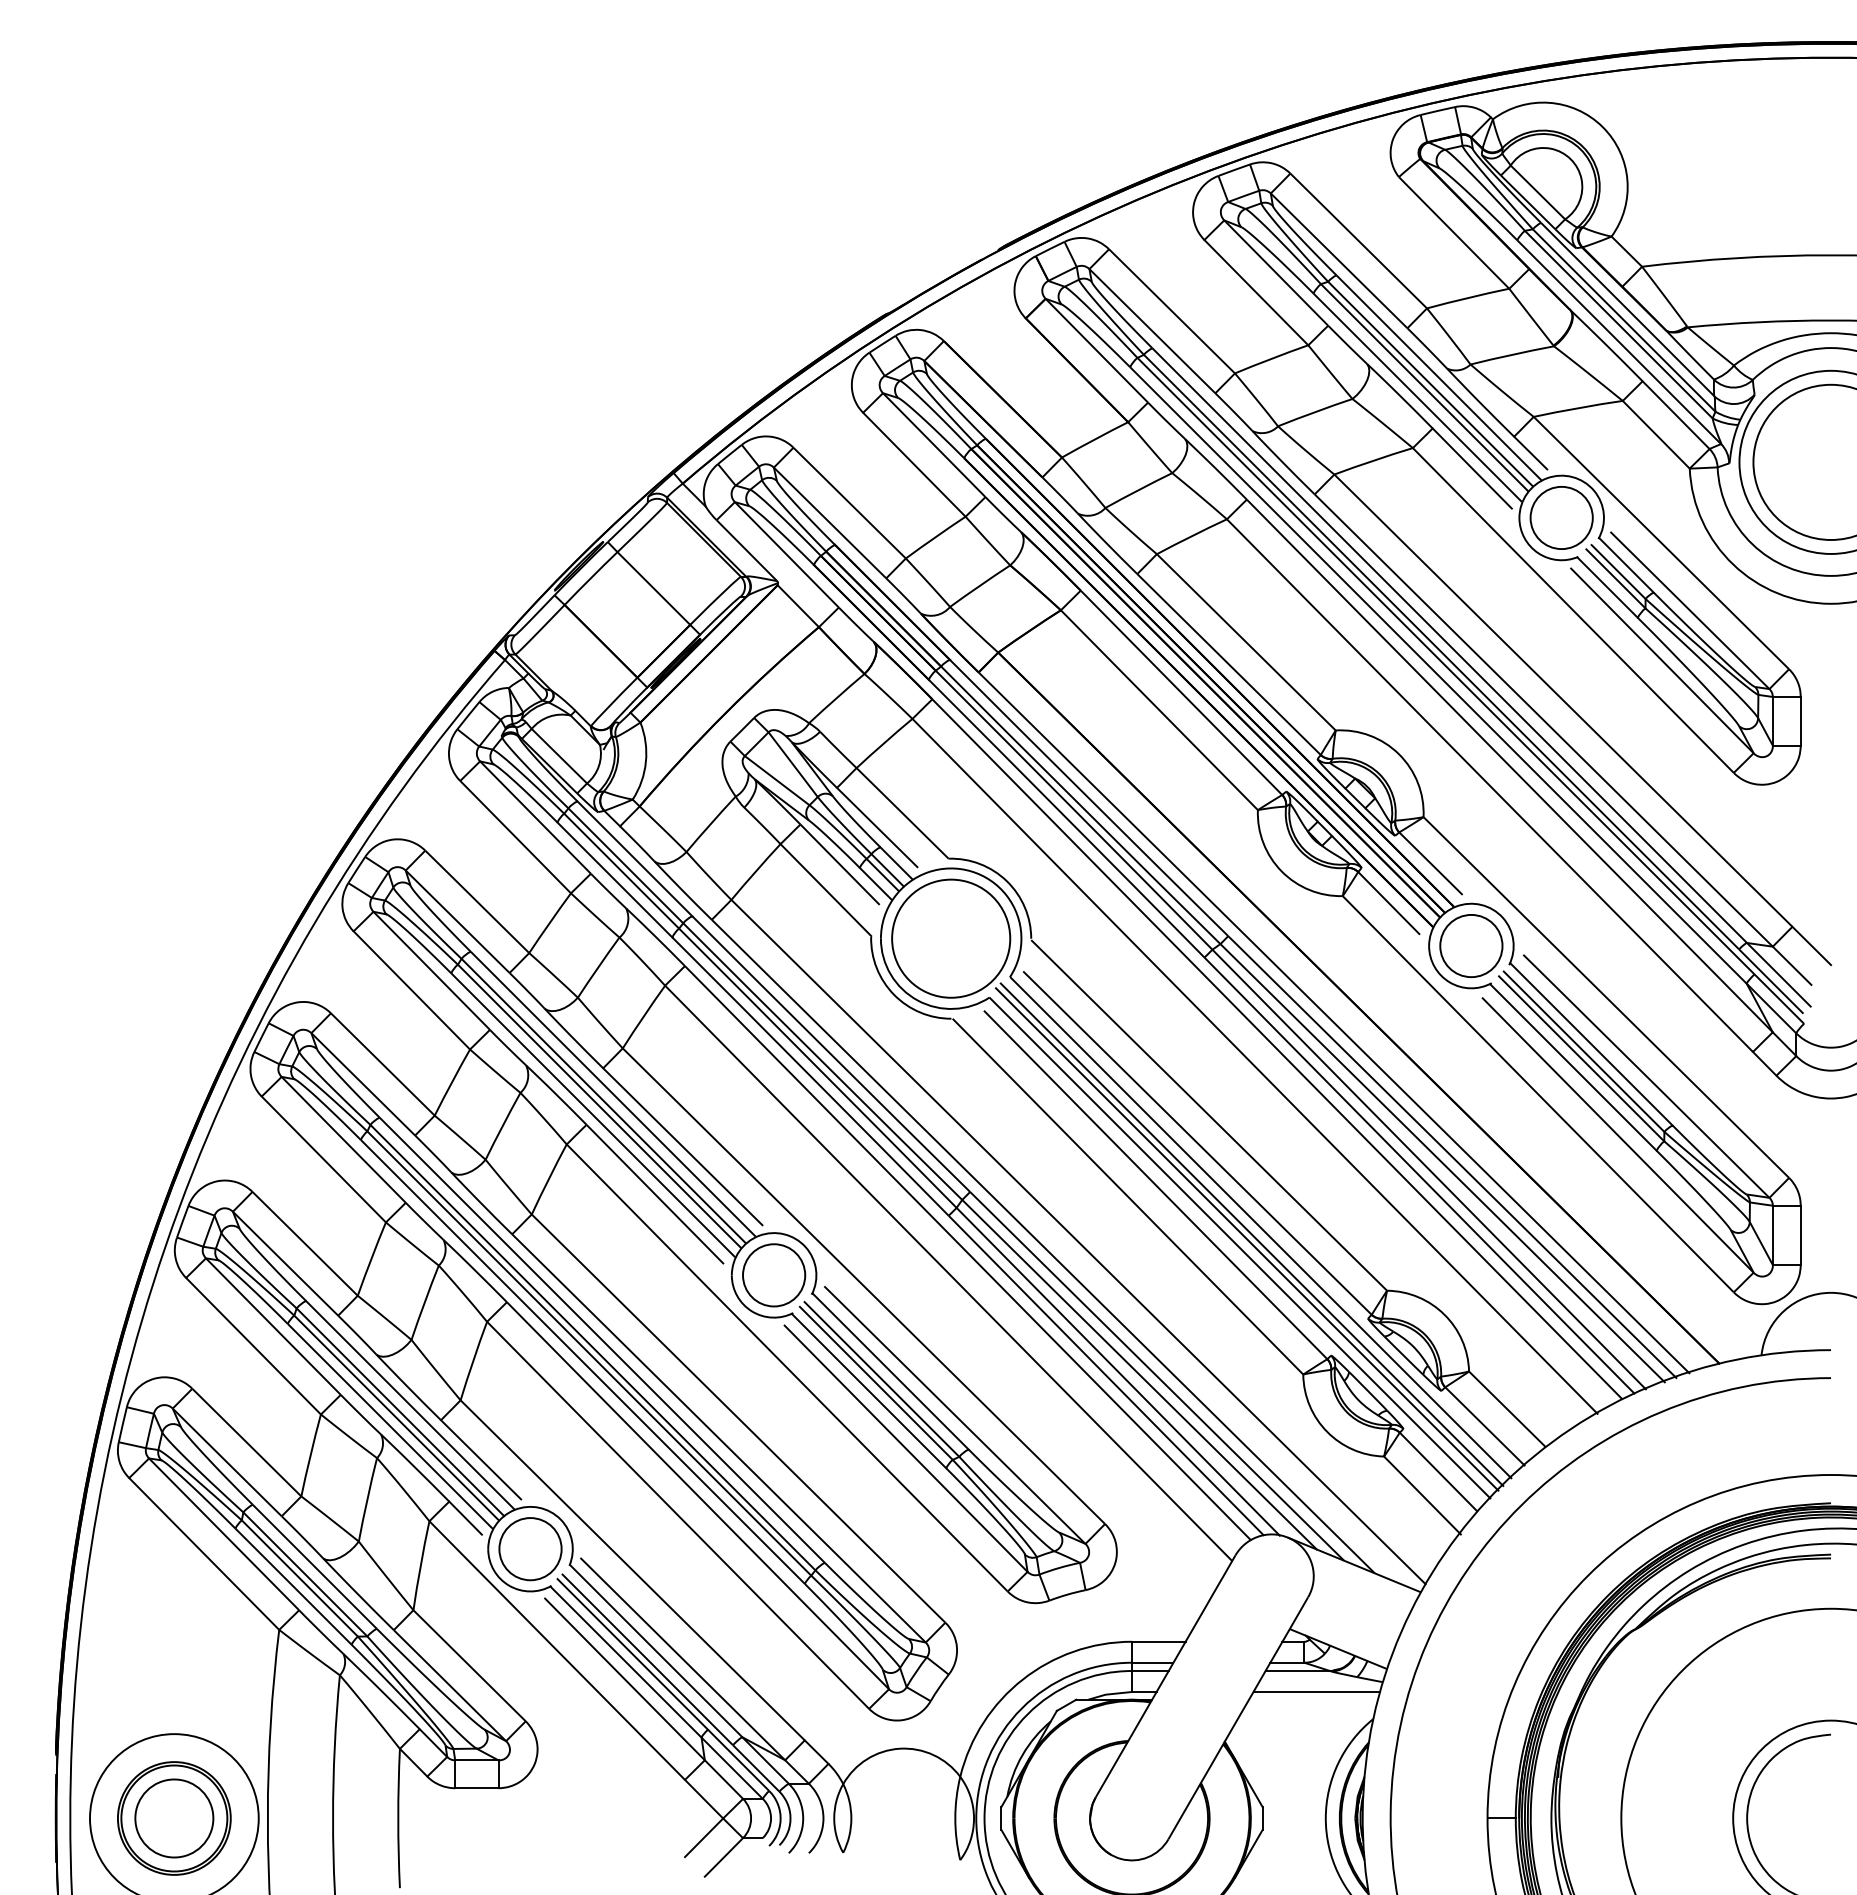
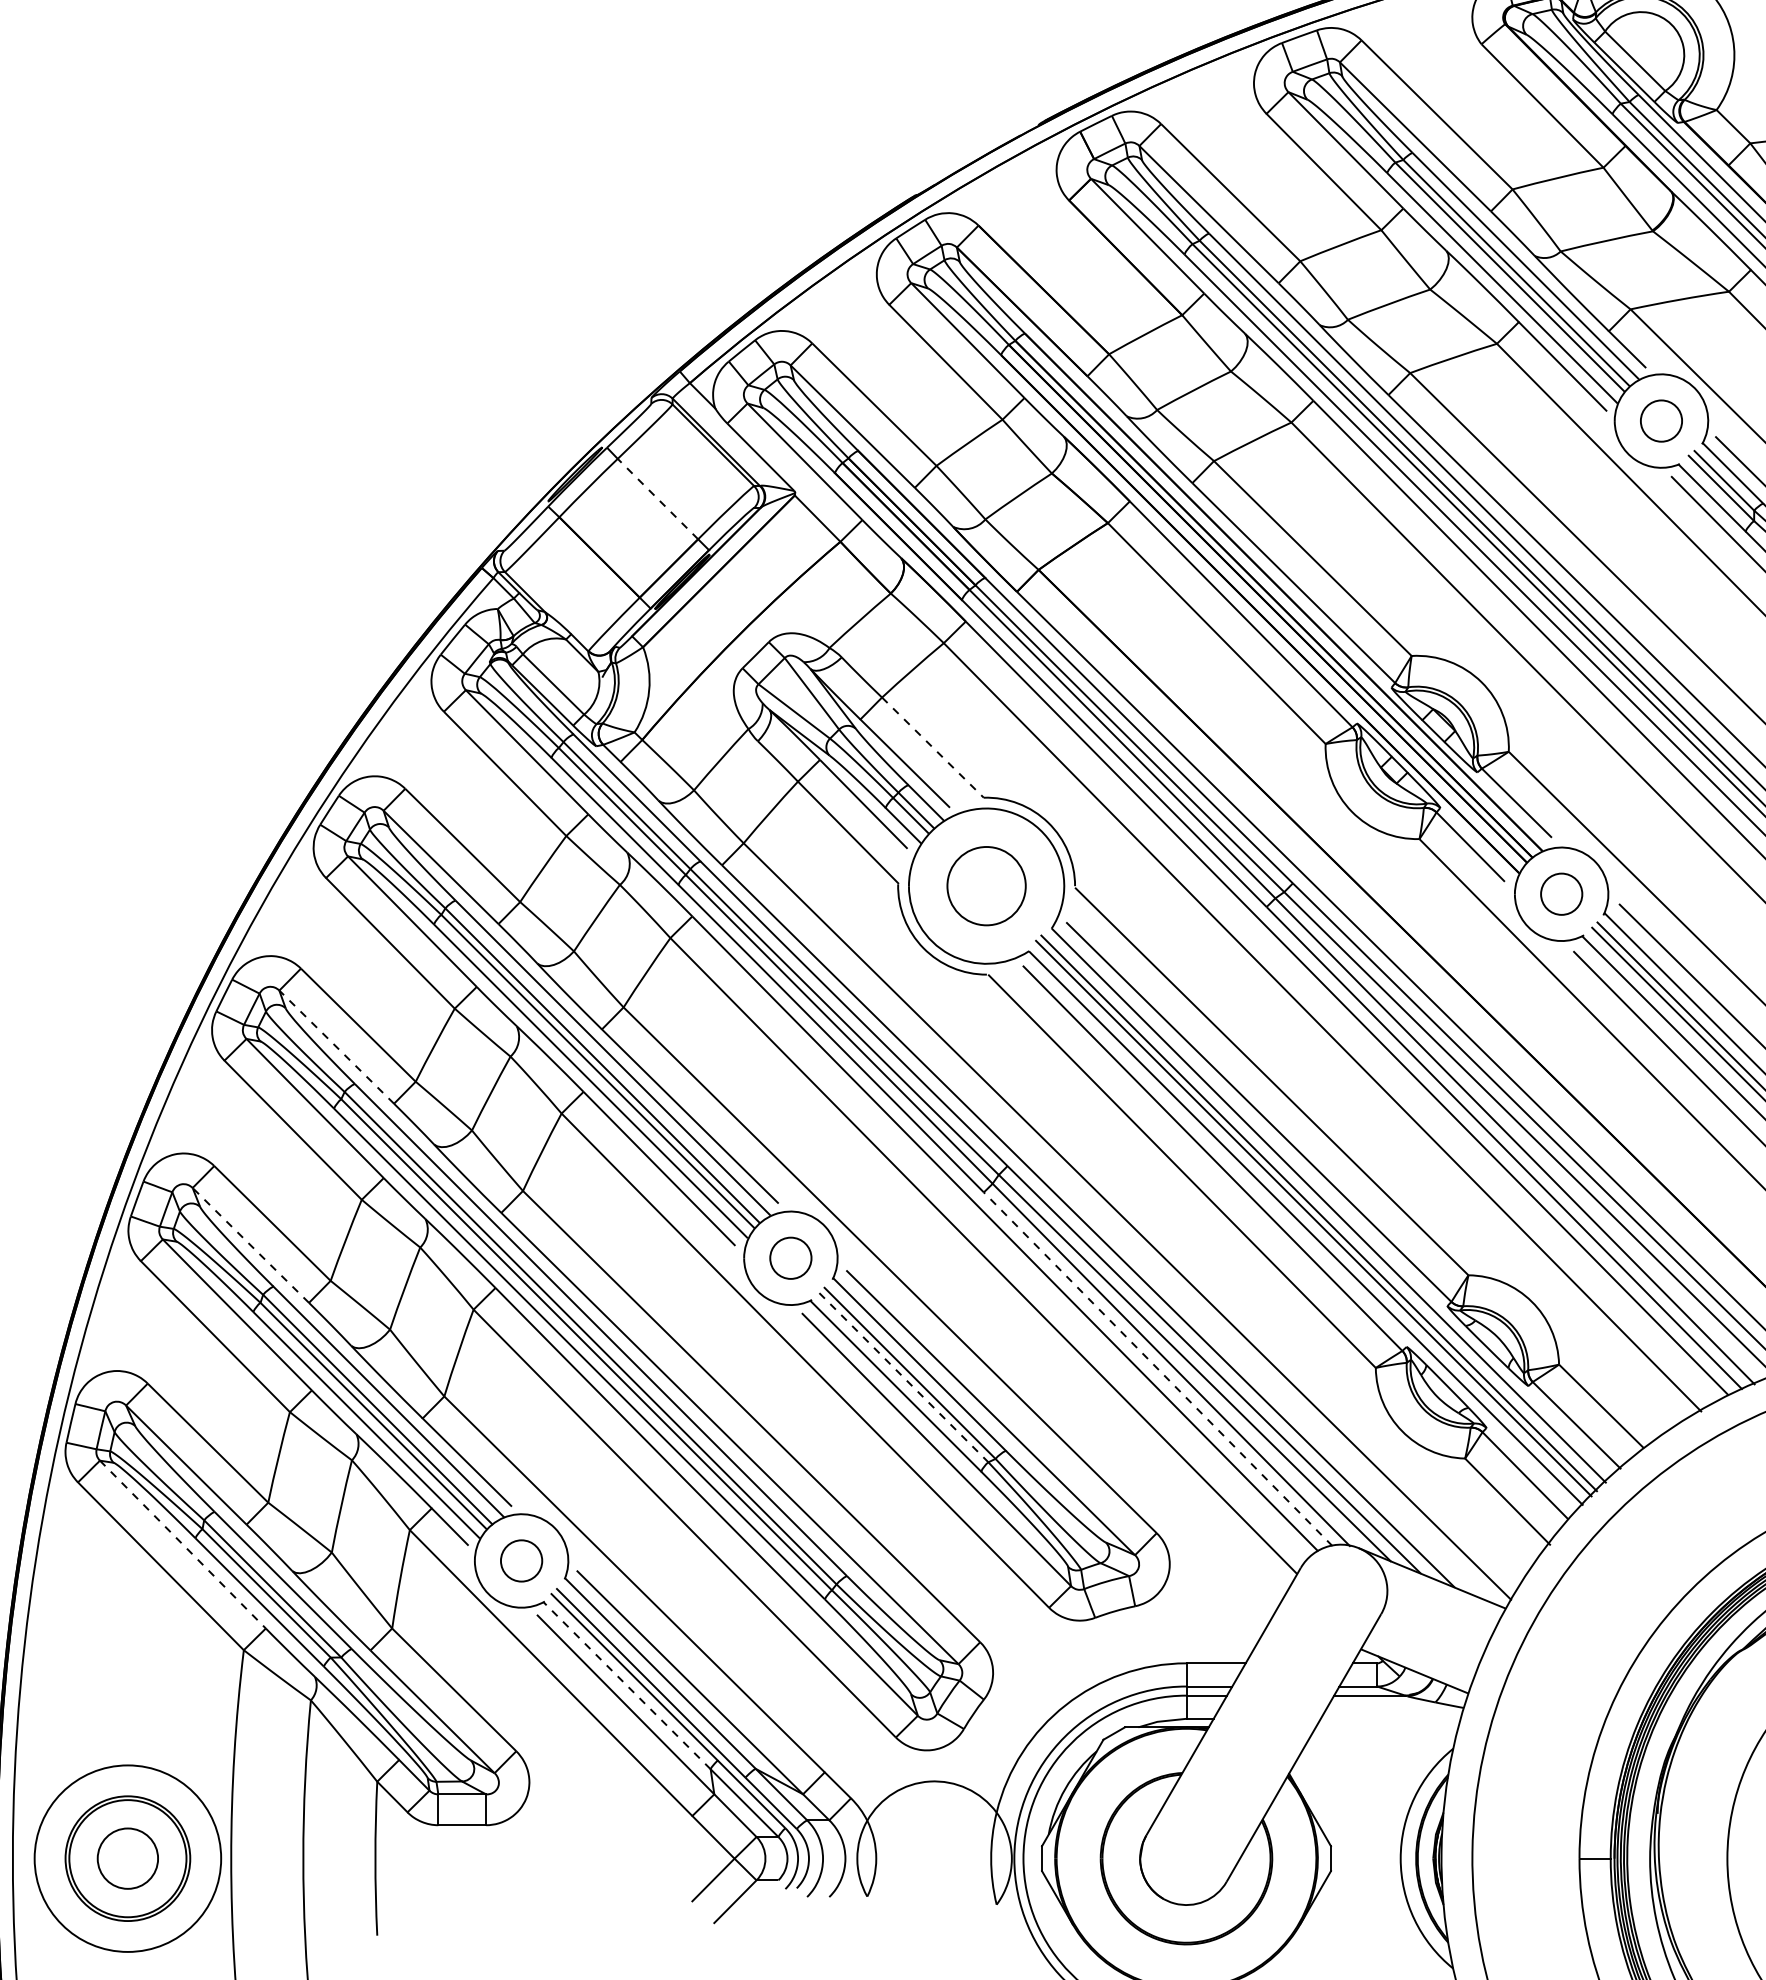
circle: (1561, 517) -> (1661, 420), size x0.6
line: (653, 588) -> (657, 499), solid -> dashed
line: (902, 813) -> (932, 747), solid -> dashed
circle: (951, 938) -> (986, 885), size x0.6
circle: (1471, 945) -> (1561, 893), size x0.6
line: (363, 1084) -> (336, 1047), solid -> dashed
line: (285, 1263) -> (250, 1245), solid -> dashed
circle: (774, 1275) -> (791, 1258), size x0.6
line: (1105, 1375) -> (1157, 1368), solid -> dashed
line: (876, 1383) -> (904, 1377), solid -> dashed
line: (224, 1534) -> (183, 1544), solid -> dashed
circle: (530, 1549) -> (521, 1561), size x0.6
line: (626, 1662) -> (627, 1686), solid -> dashed
line: (1316, 1691) -> (1390, 1718), removed
circle: (174, 1818) -> (128, 1858), size x0.7

